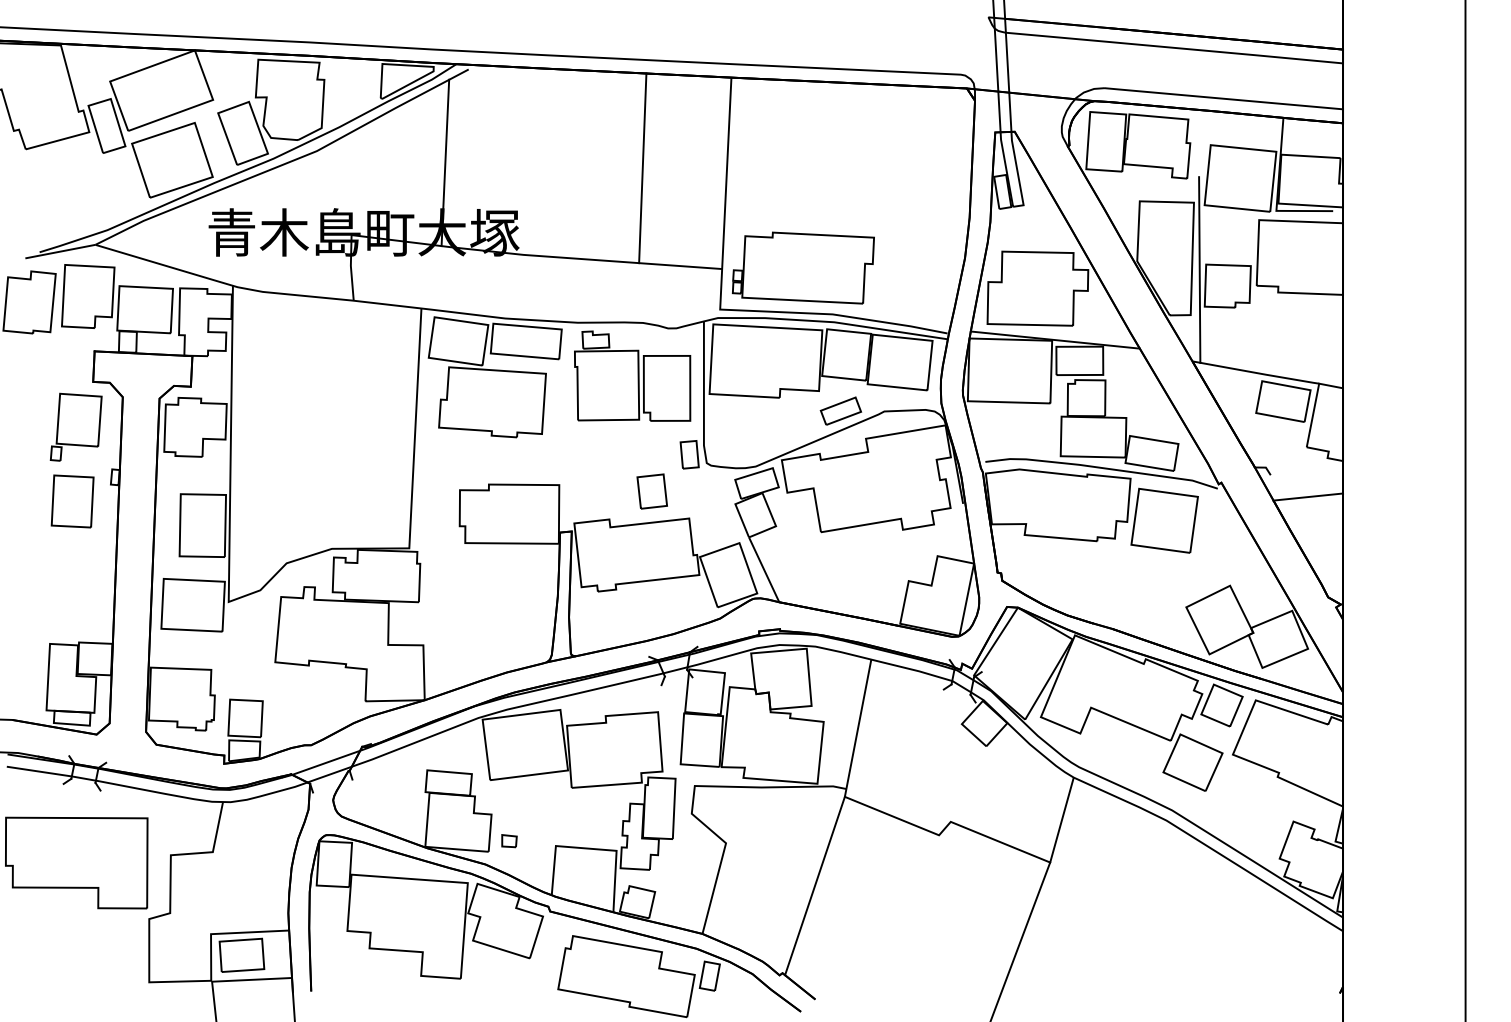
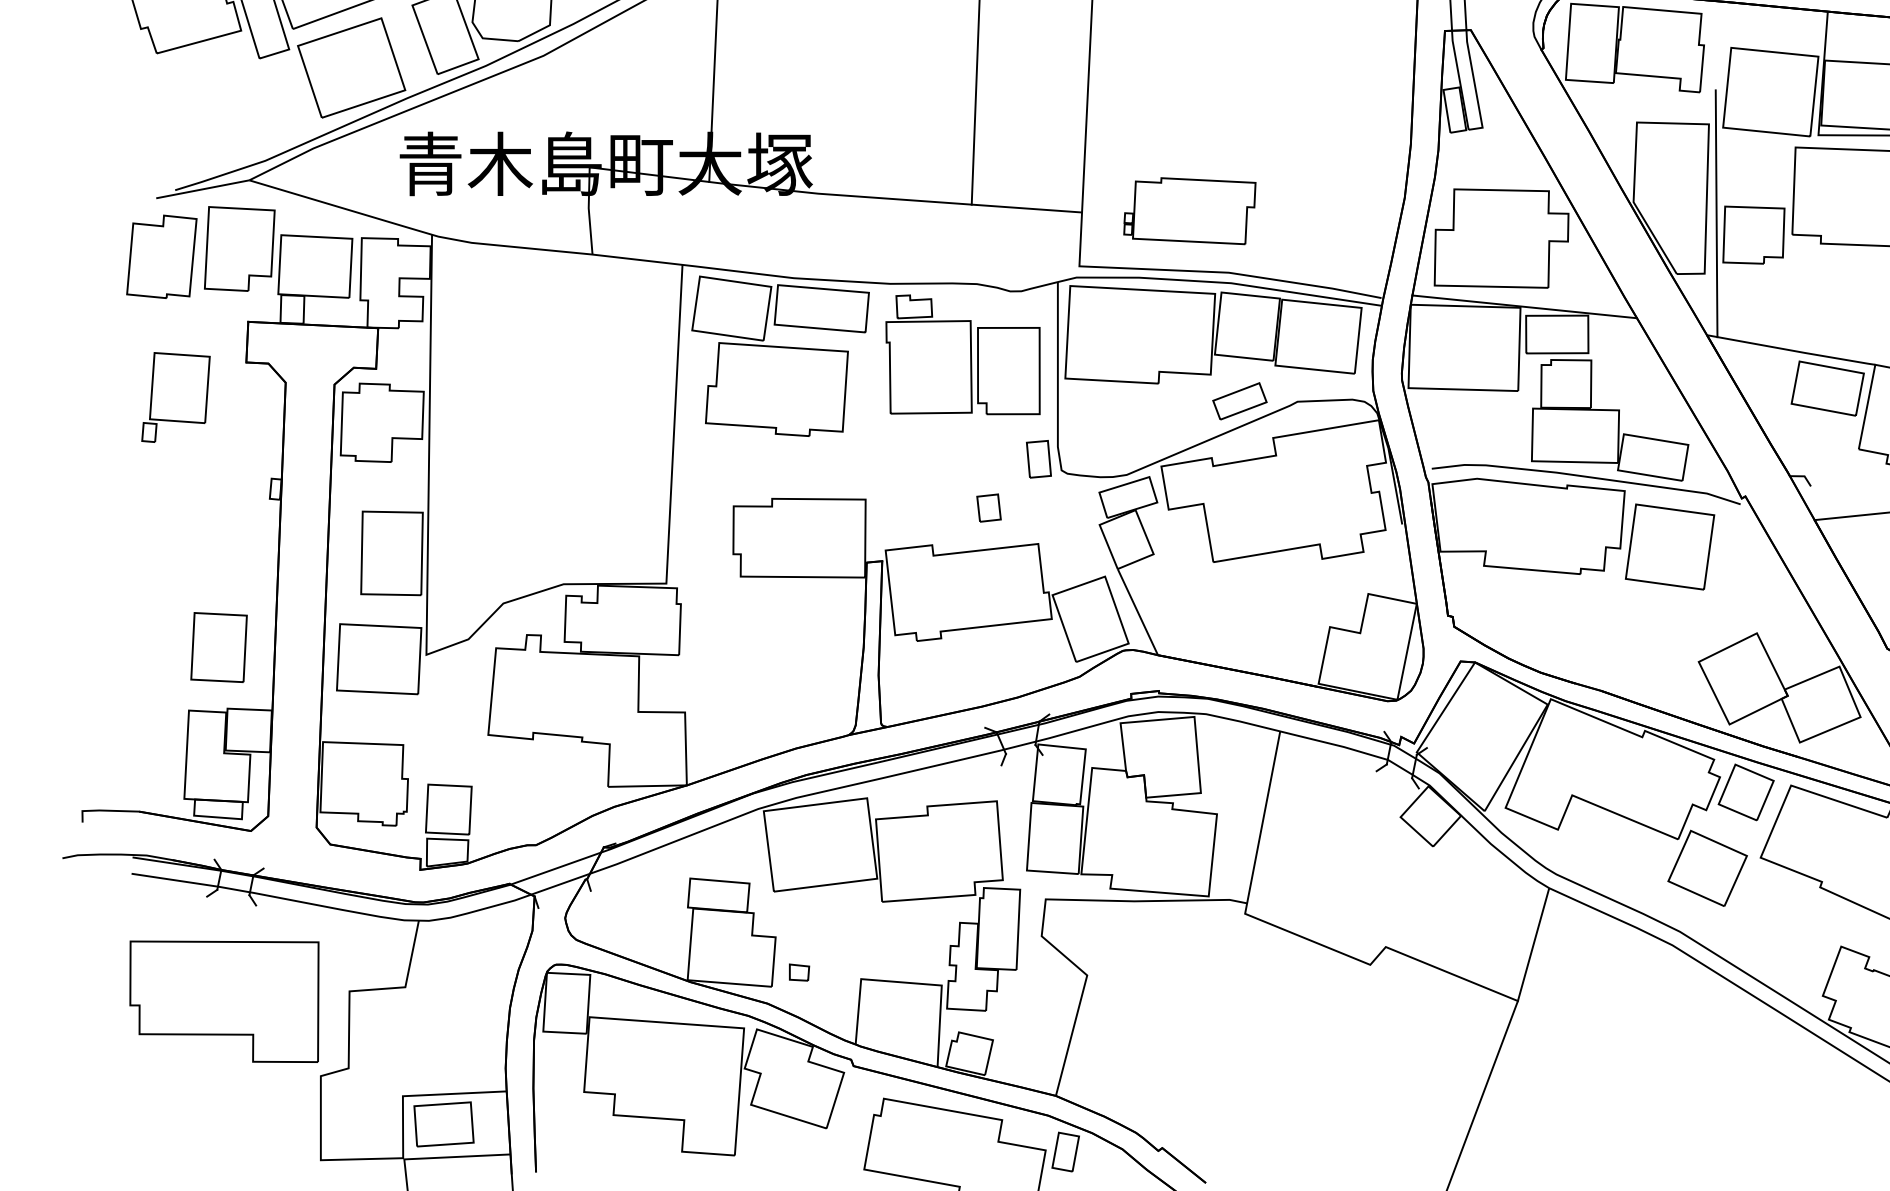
part: (802, 267) -> (1188, 210), size x0.7
part: (75, 426) -> (175, 396), moved
part: (651, 491) -> (988, 508), size x0.6
part: (72, 501) -> (218, 647), moved
line: (814, 885) -> (1204, 1031), removed

